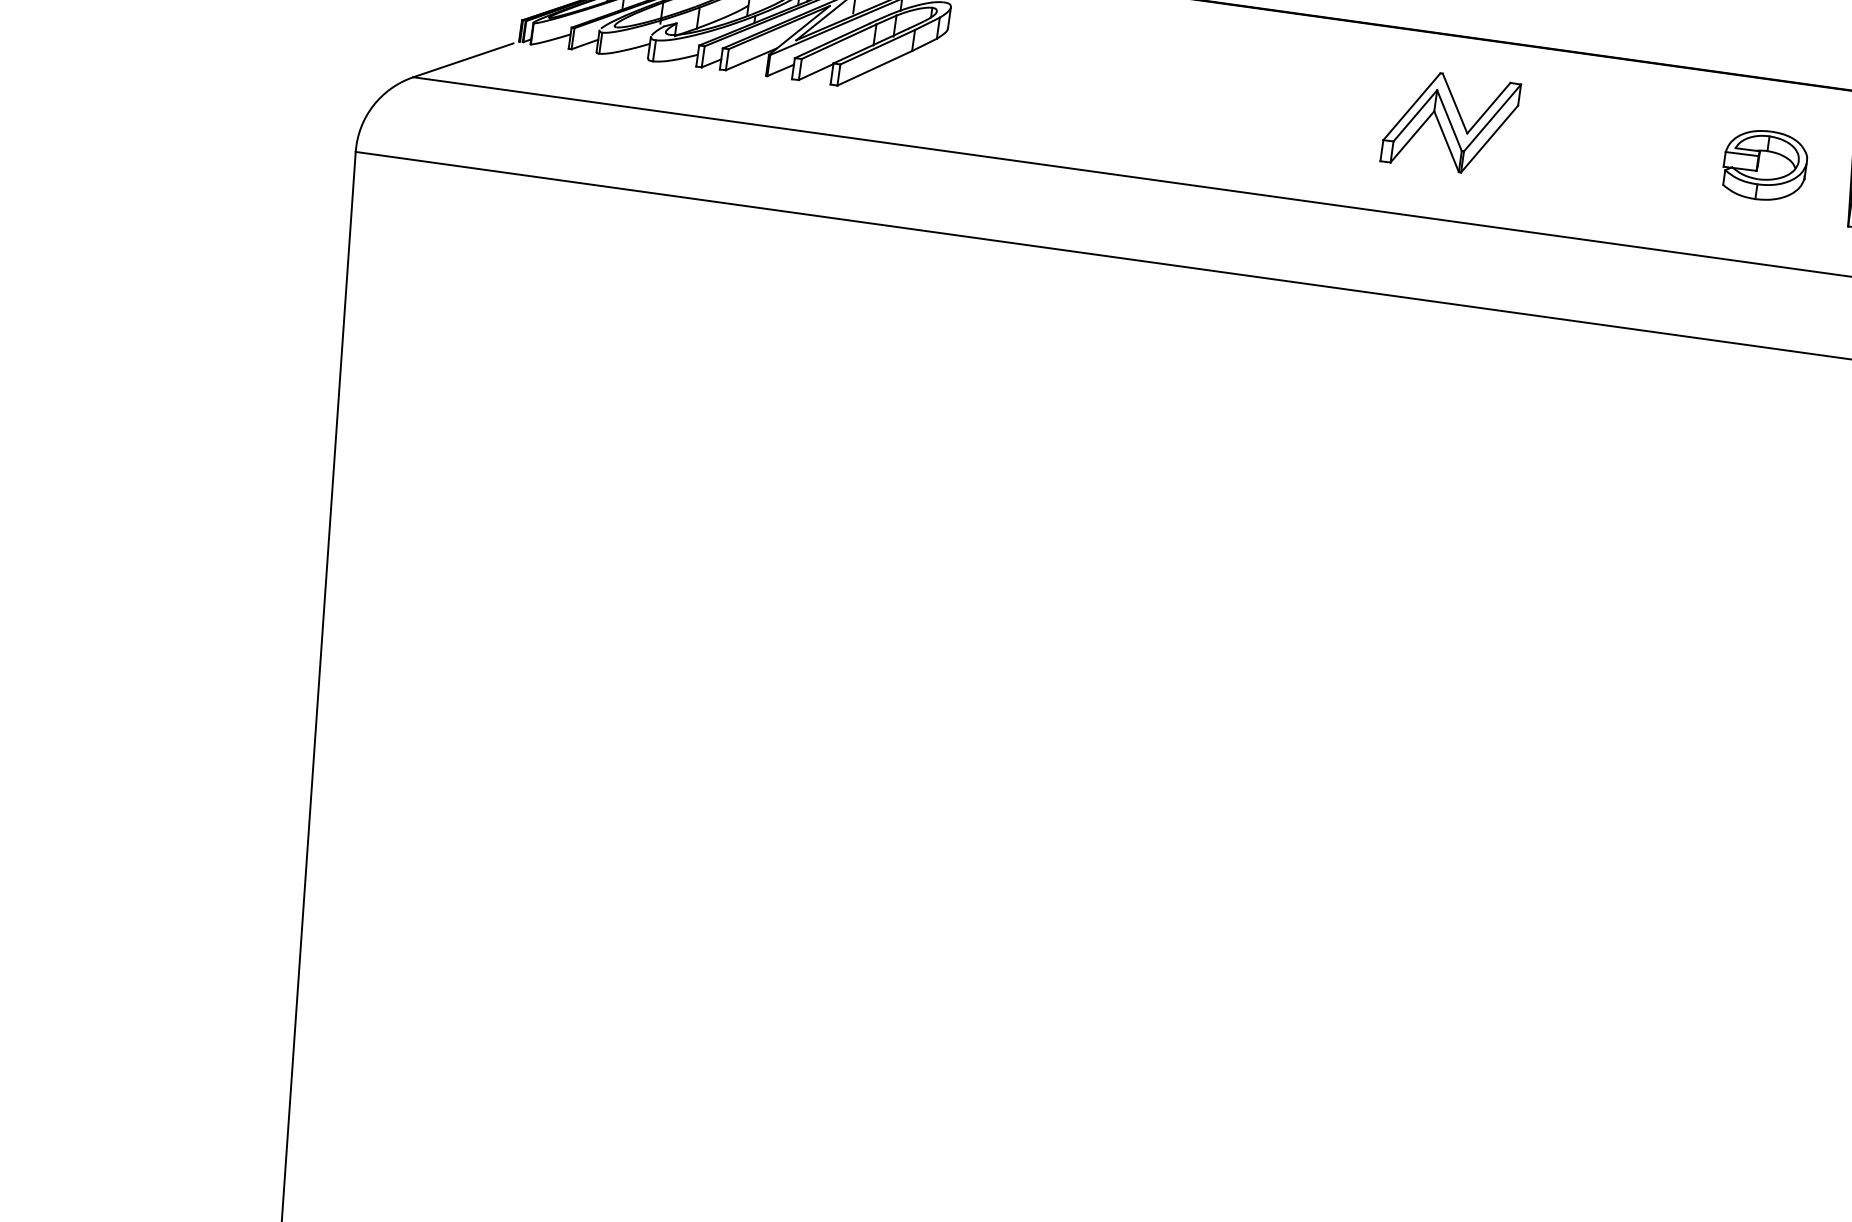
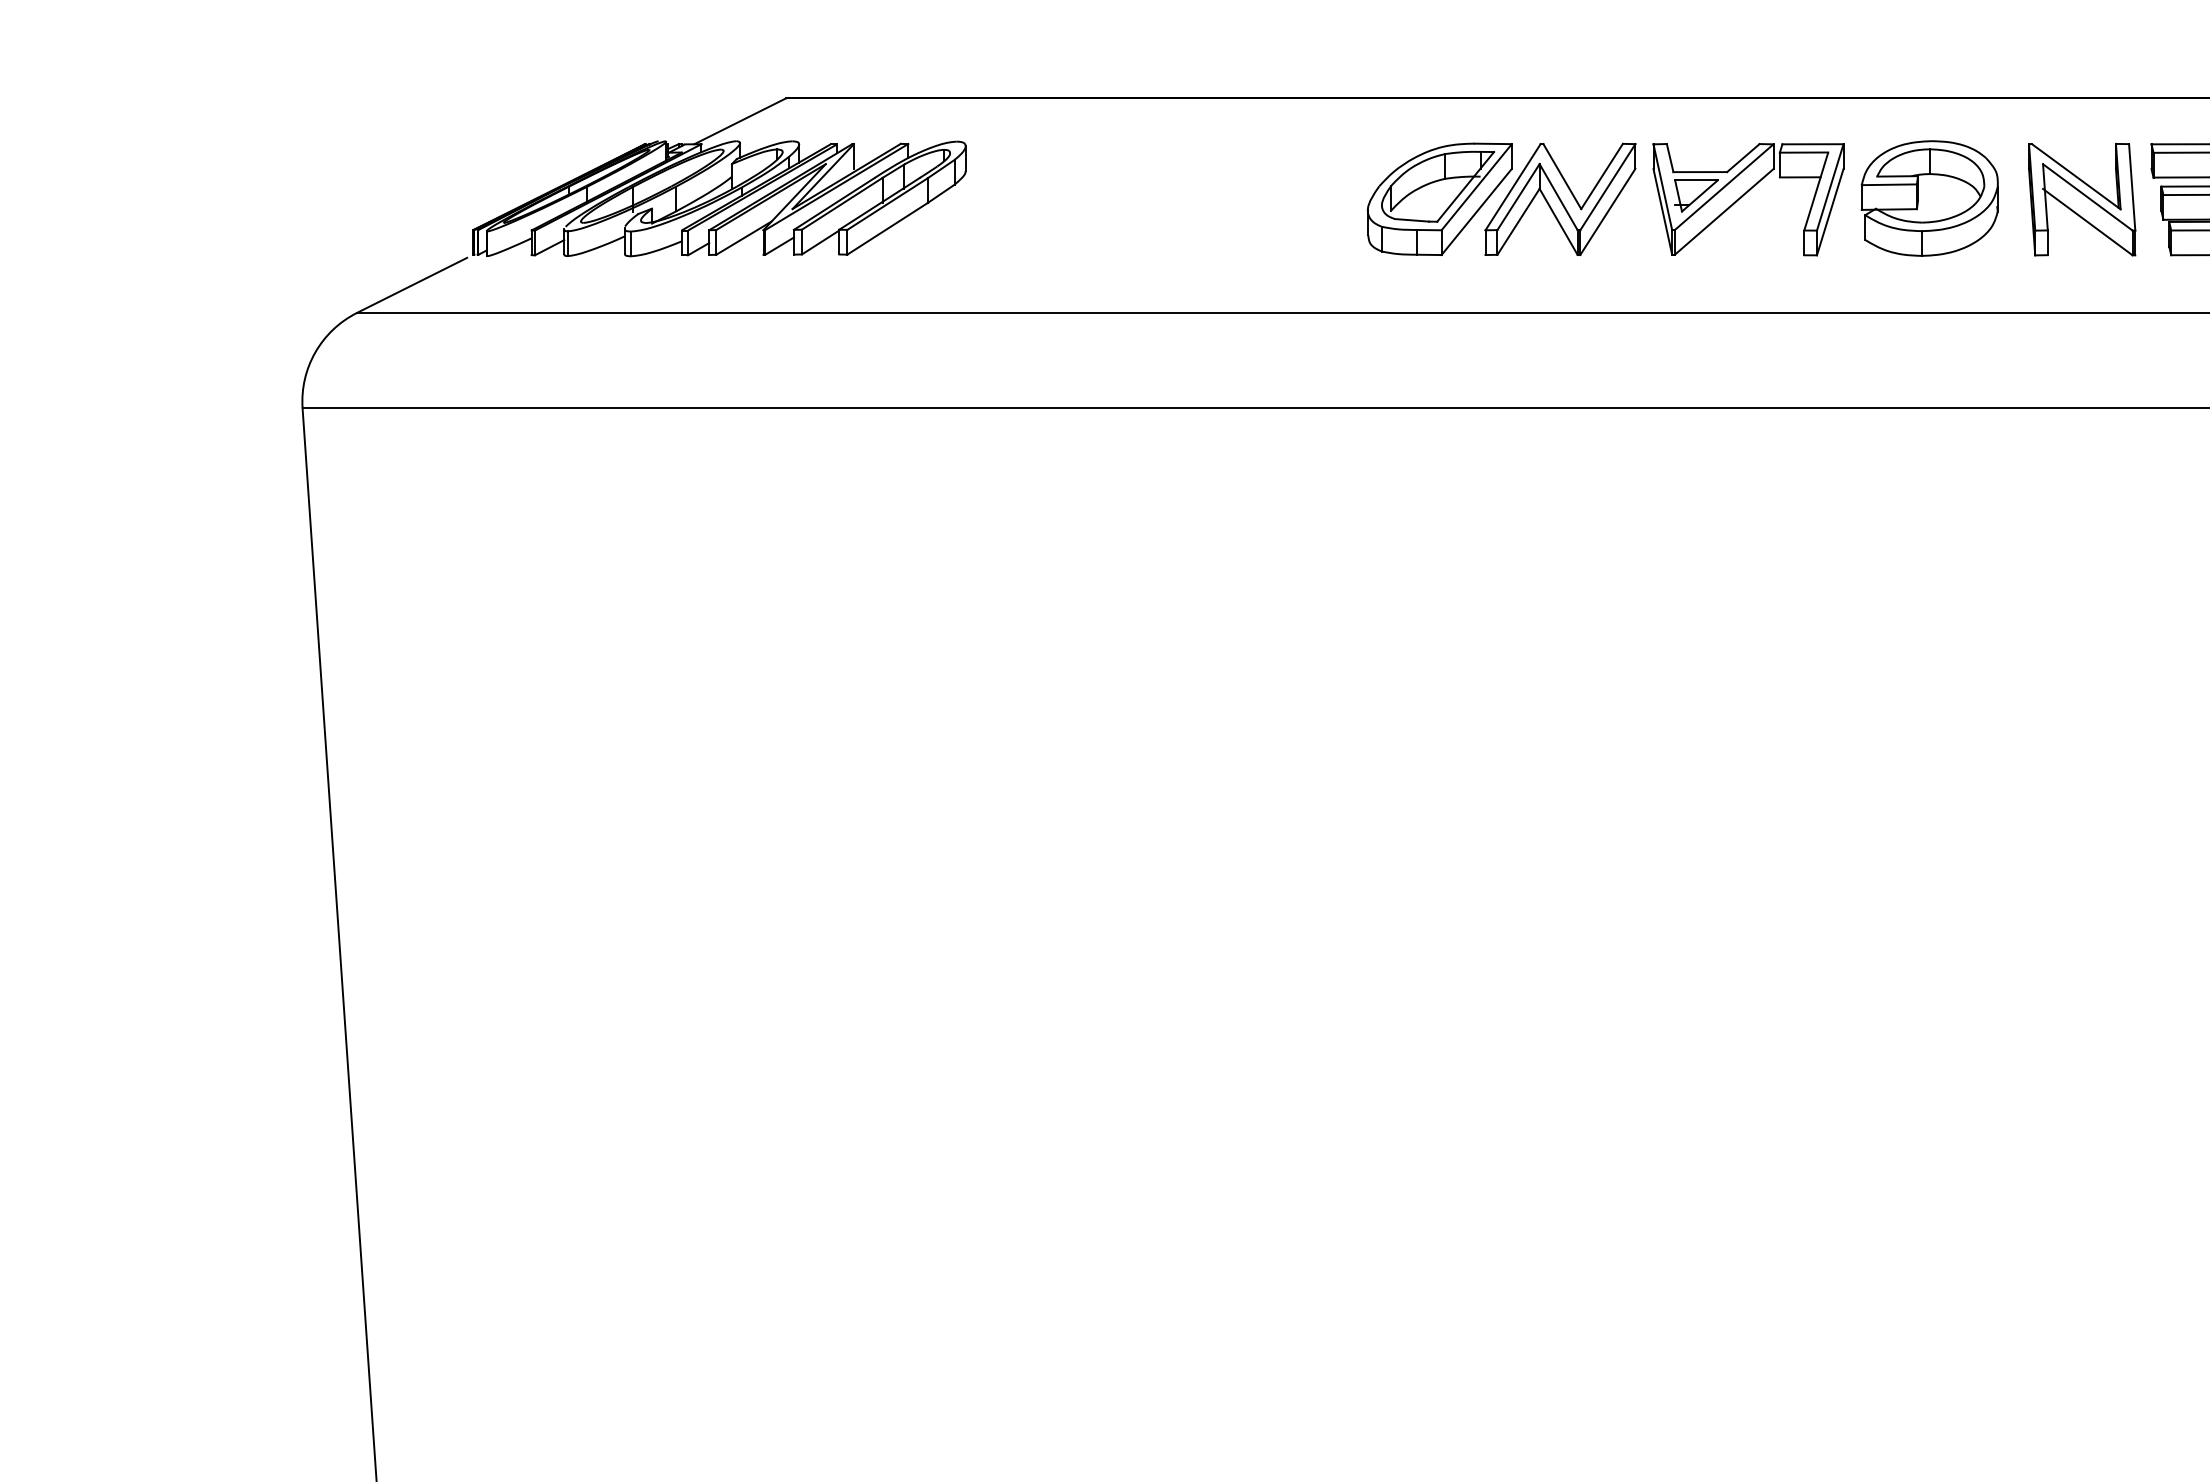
part: (1347, 108) -> (1439, 199), added
part: (1610, 145) -> (1748, 199), added
part: (1764, 165) -> (1929, 198), size x1.43

